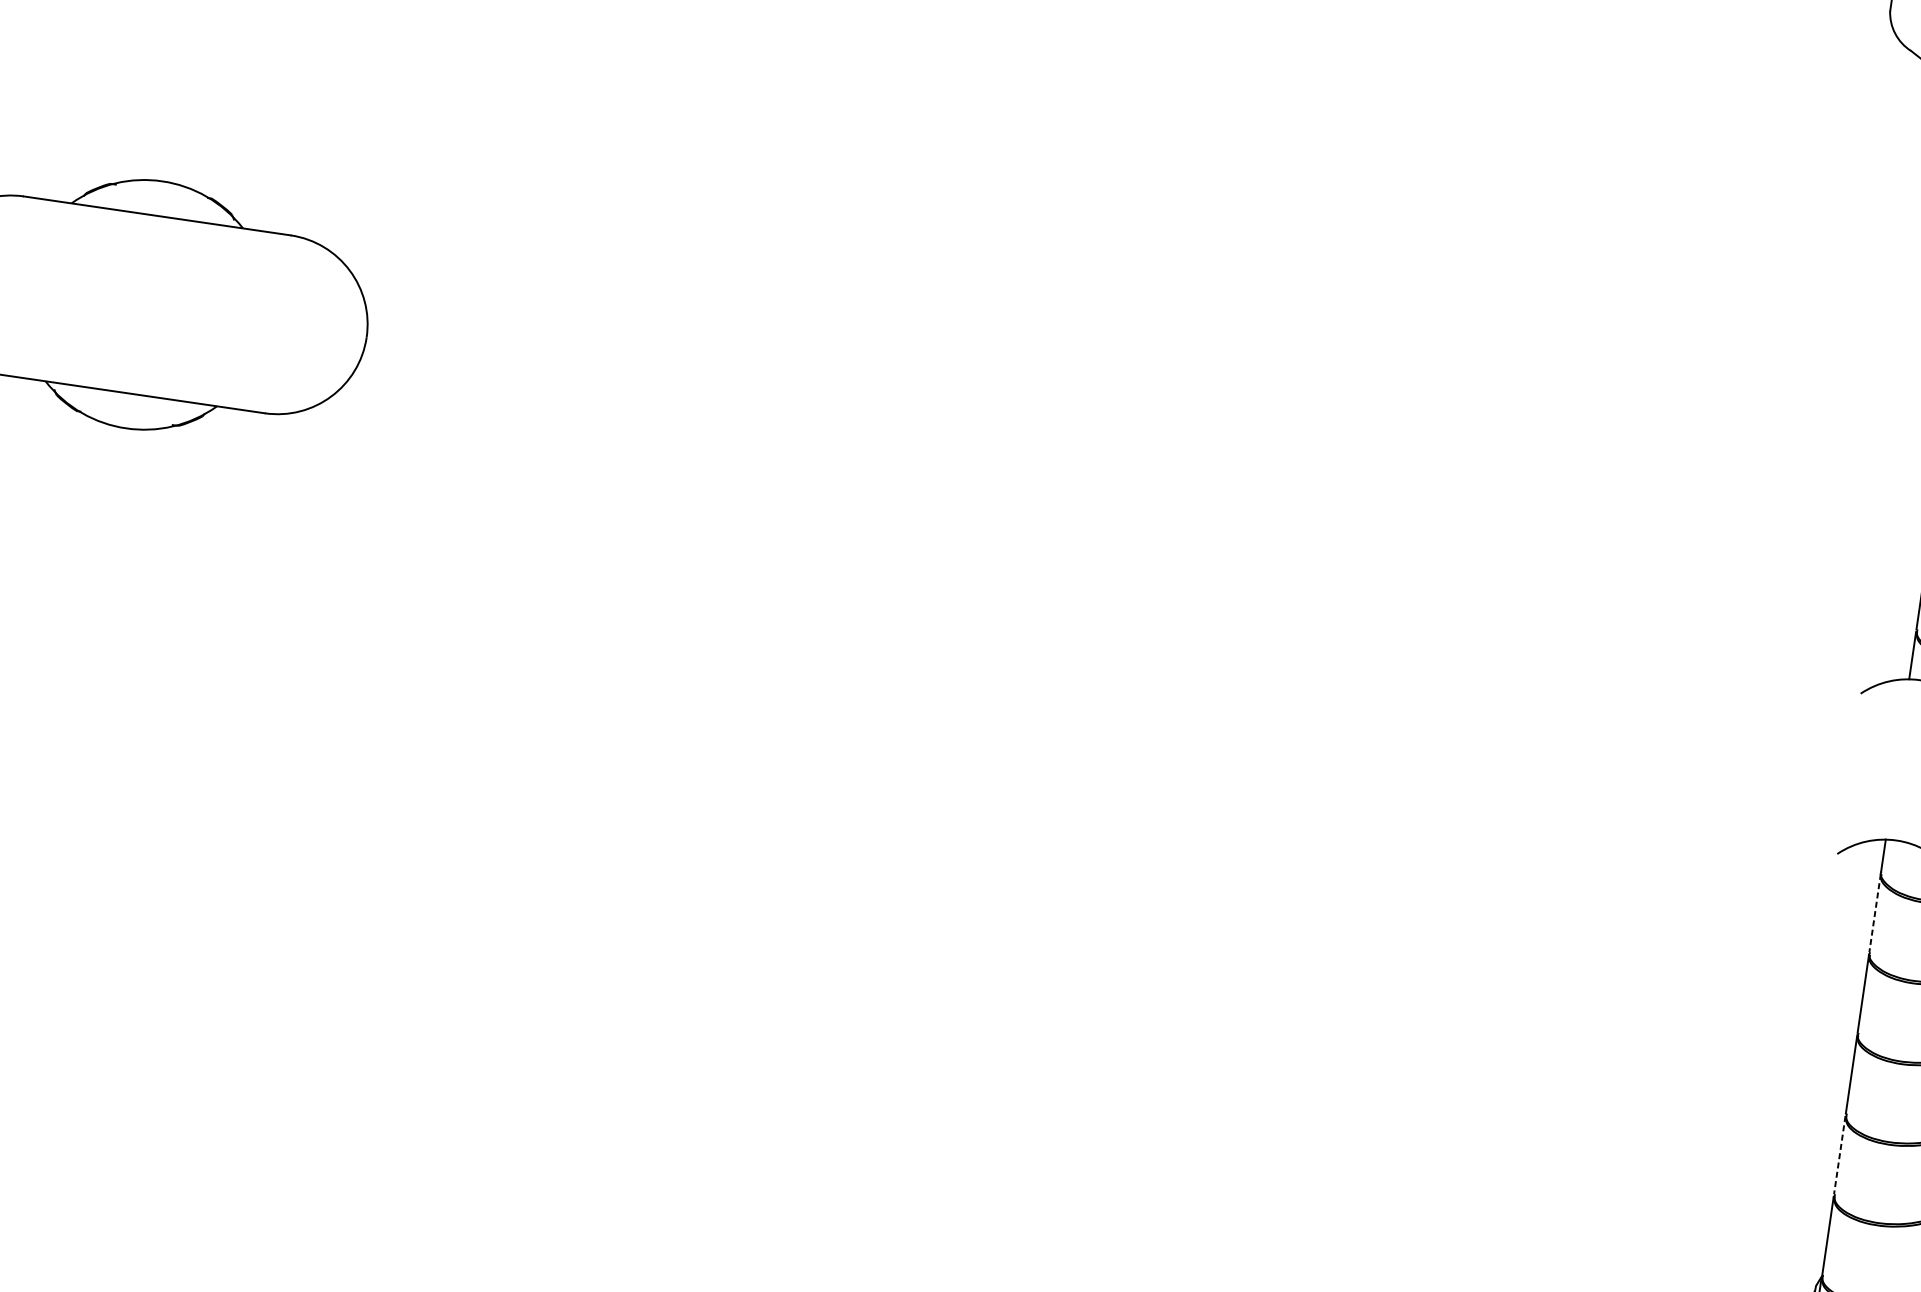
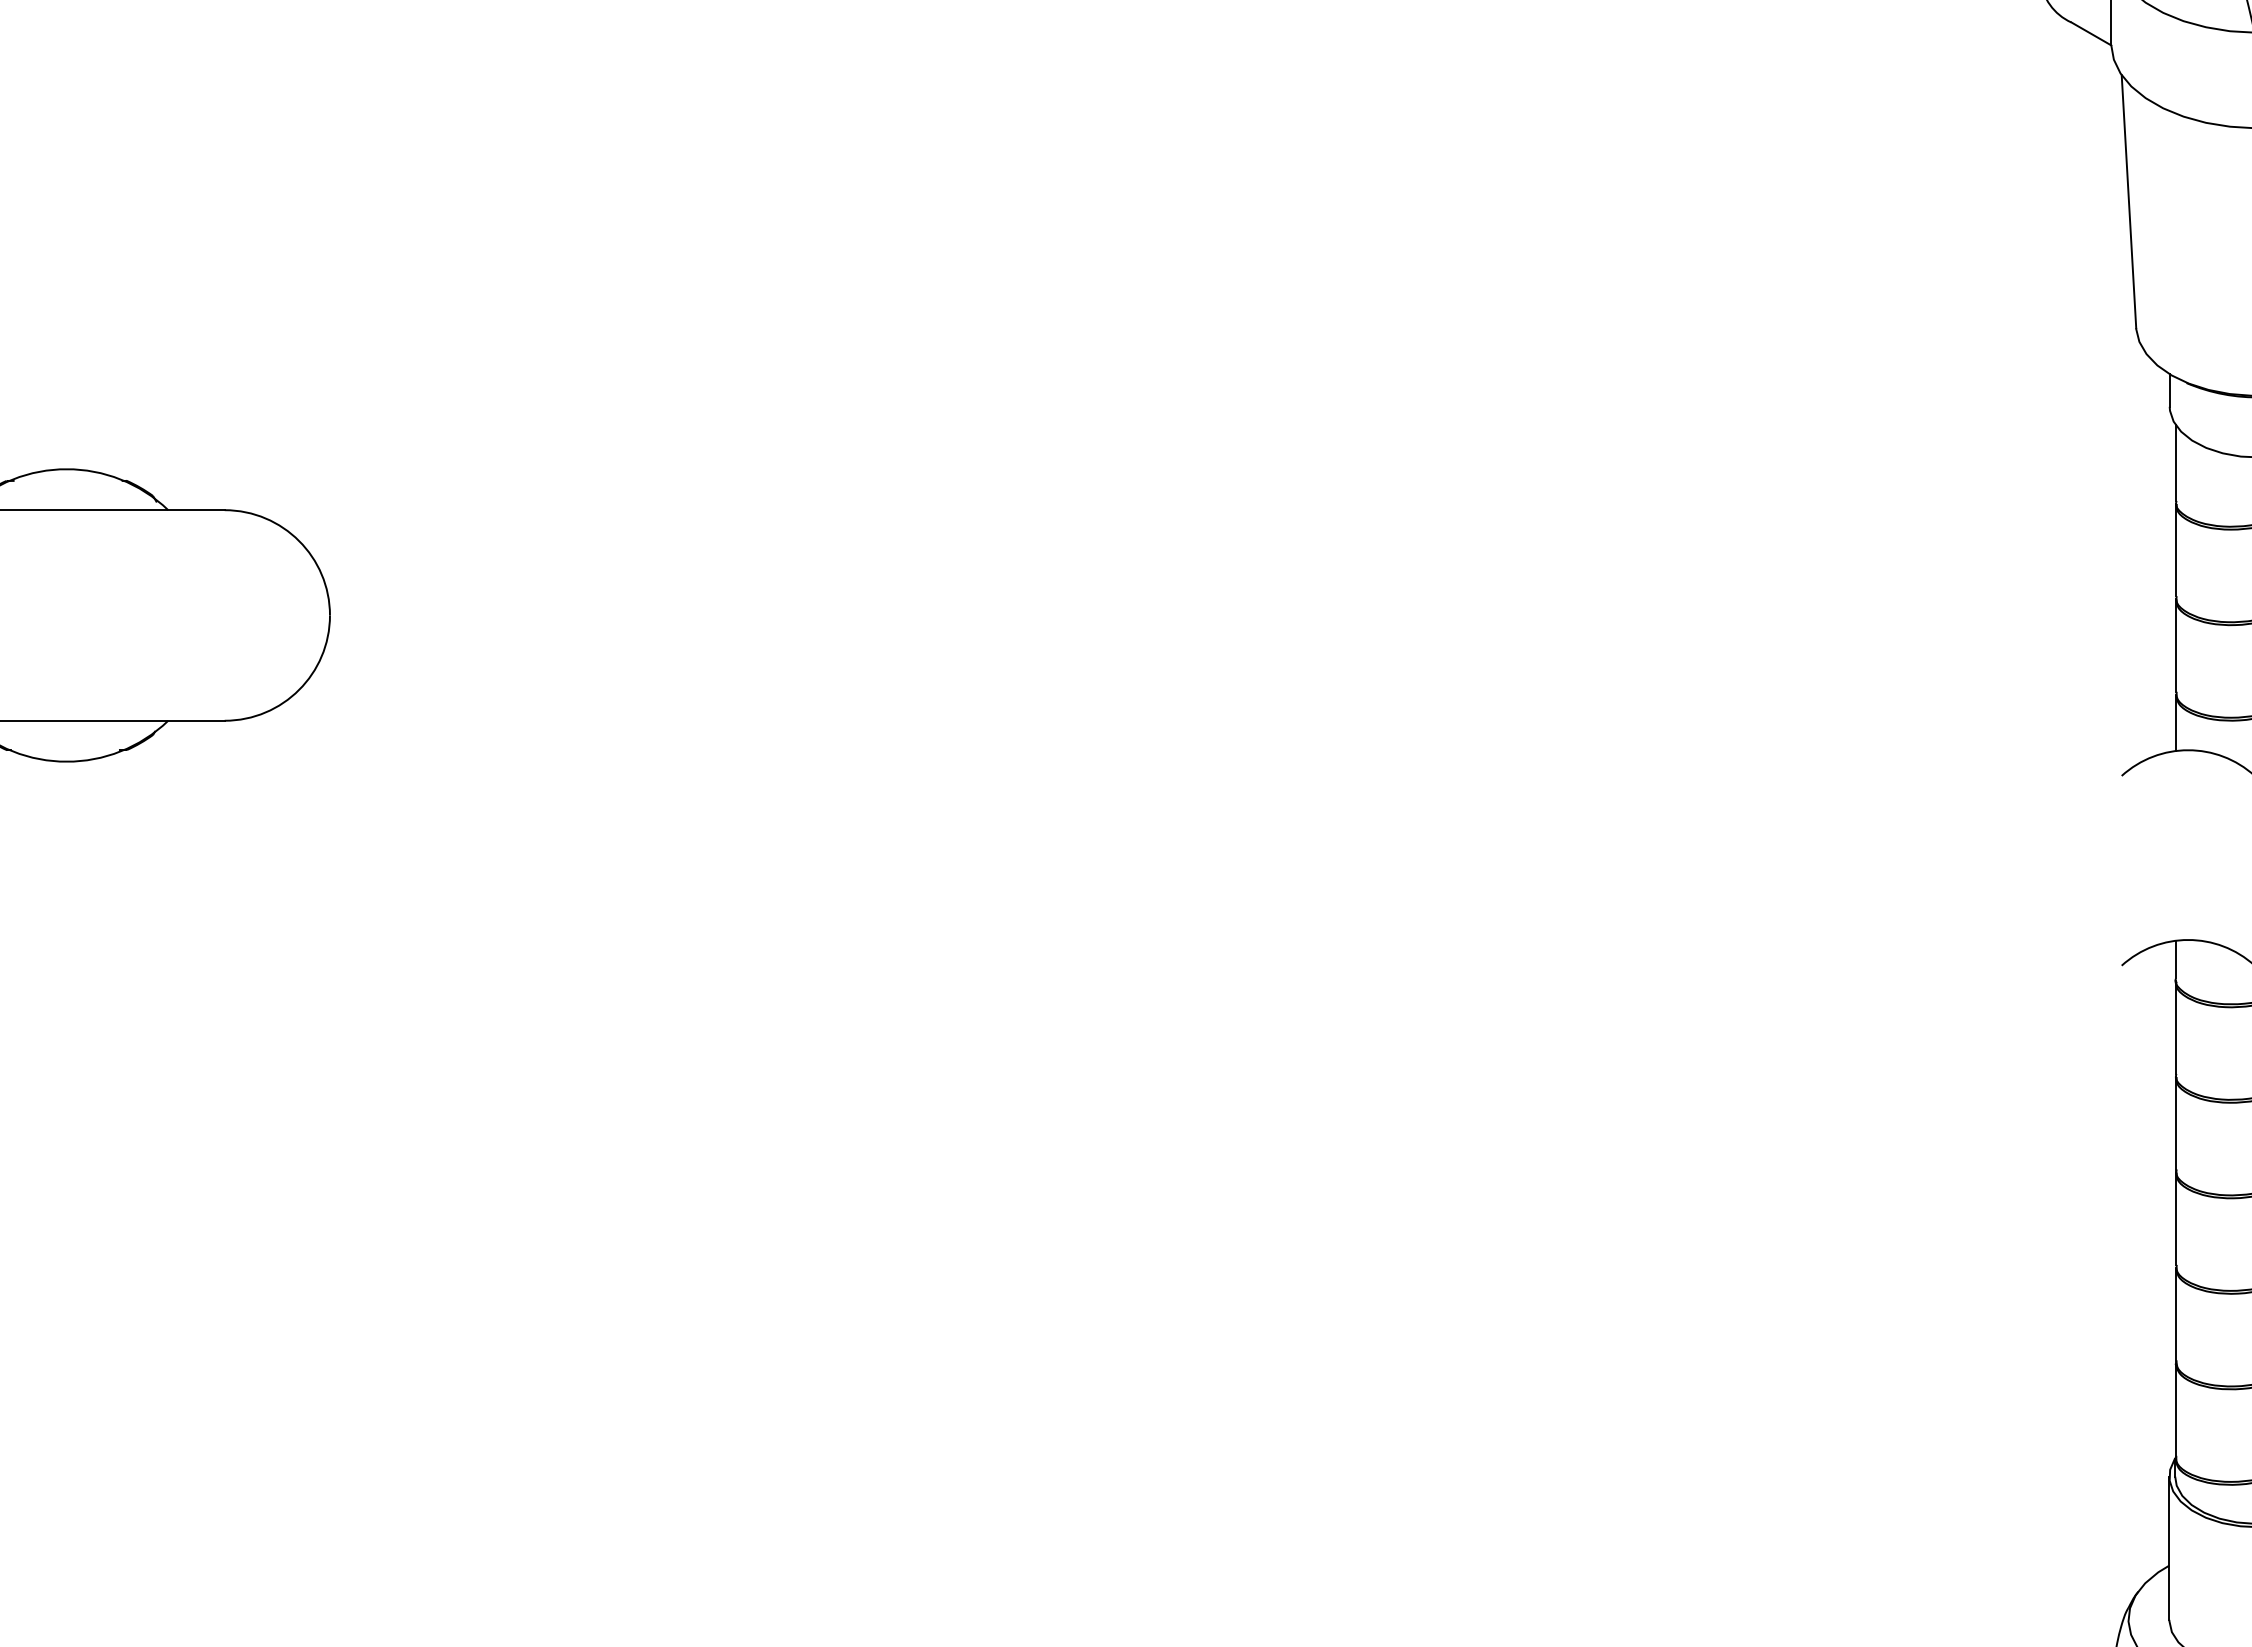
line: (1874, 913) -> (2175, 1028), dashed -> solid
line: (1839, 1155) -> (2175, 1314), dashed -> solid

